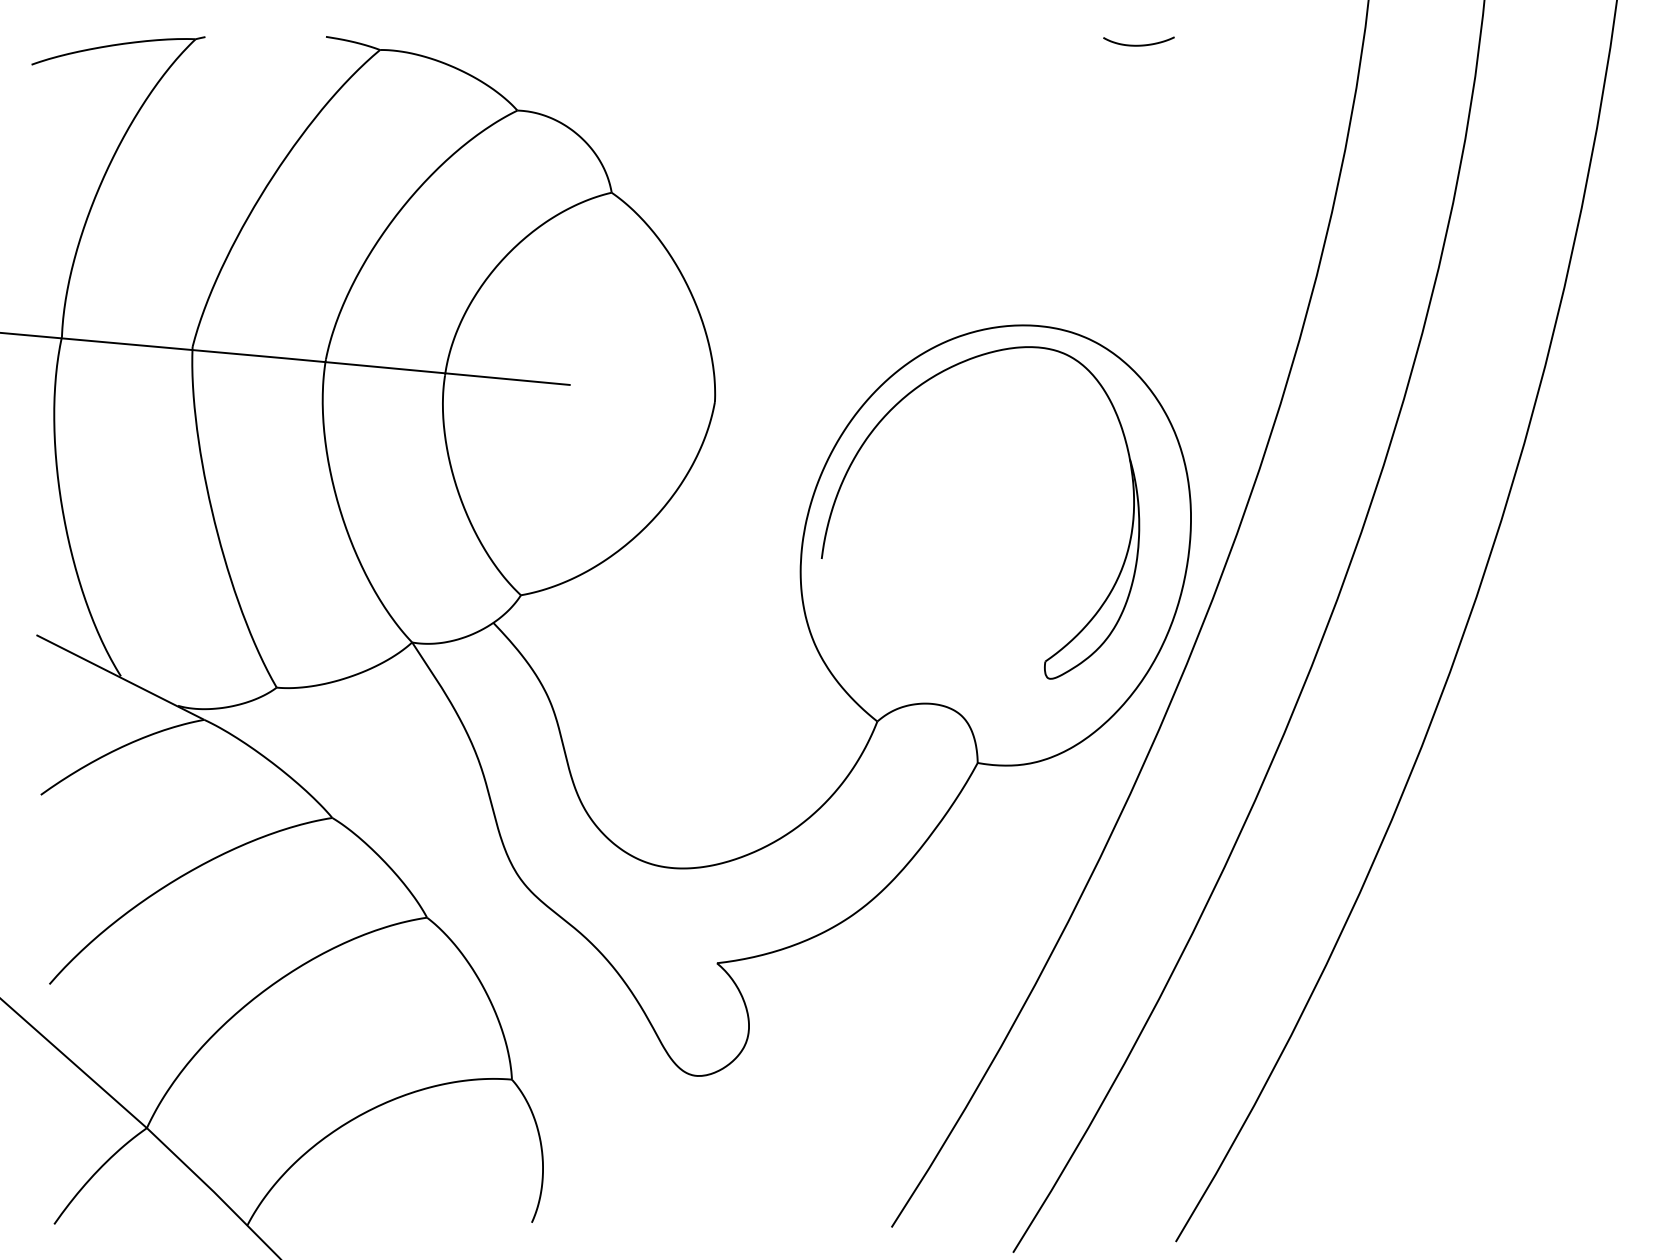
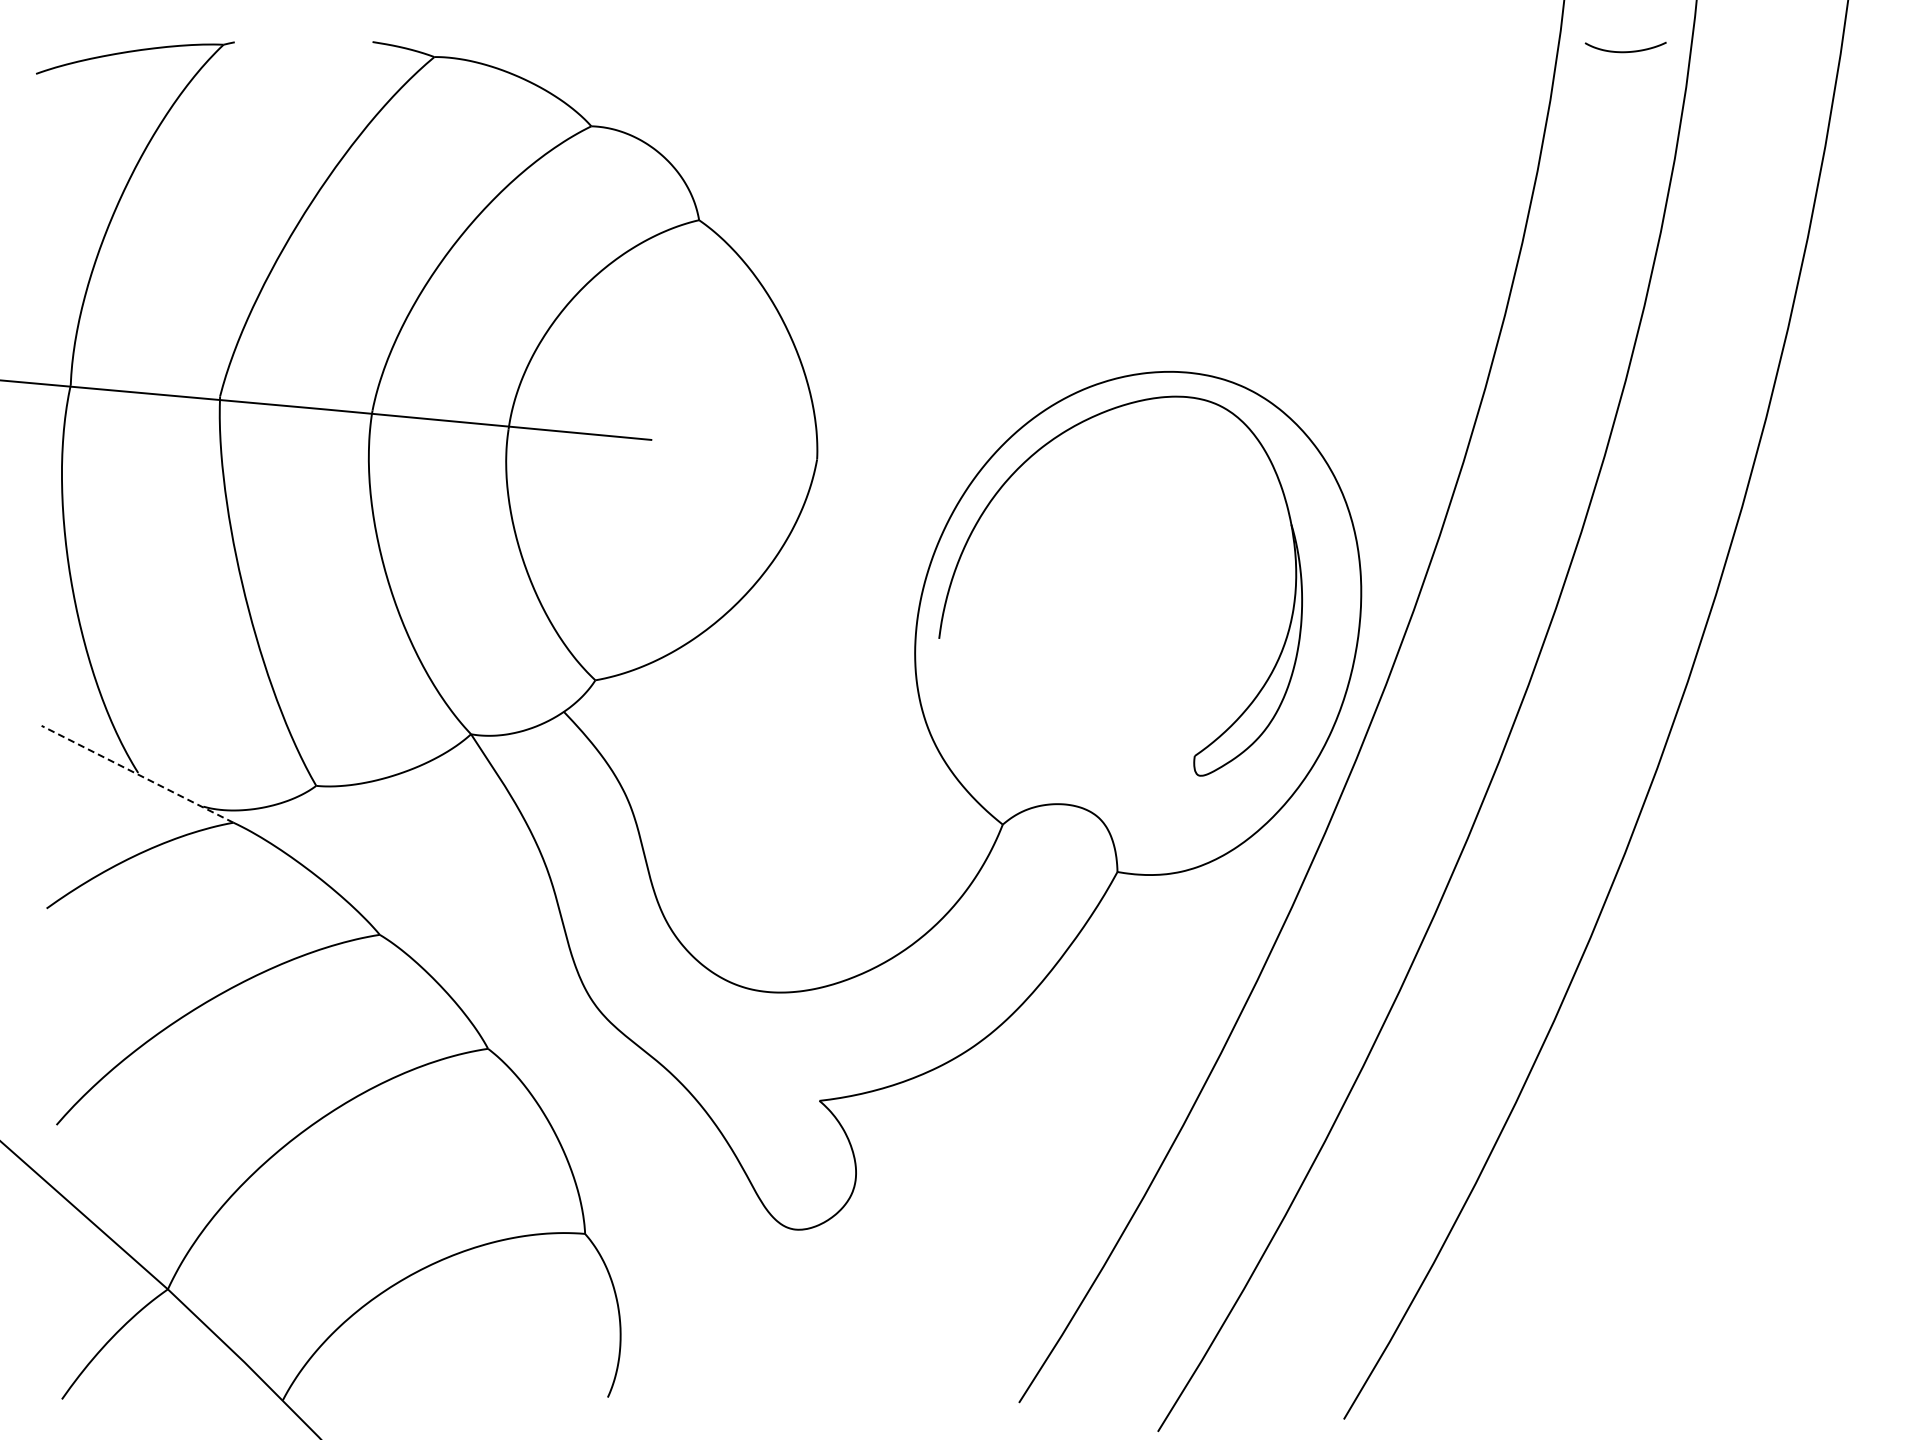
curve: (1138, 45) -> (1625, 51), moved
line: (120, 677) -> (137, 774), solid -> dashed

